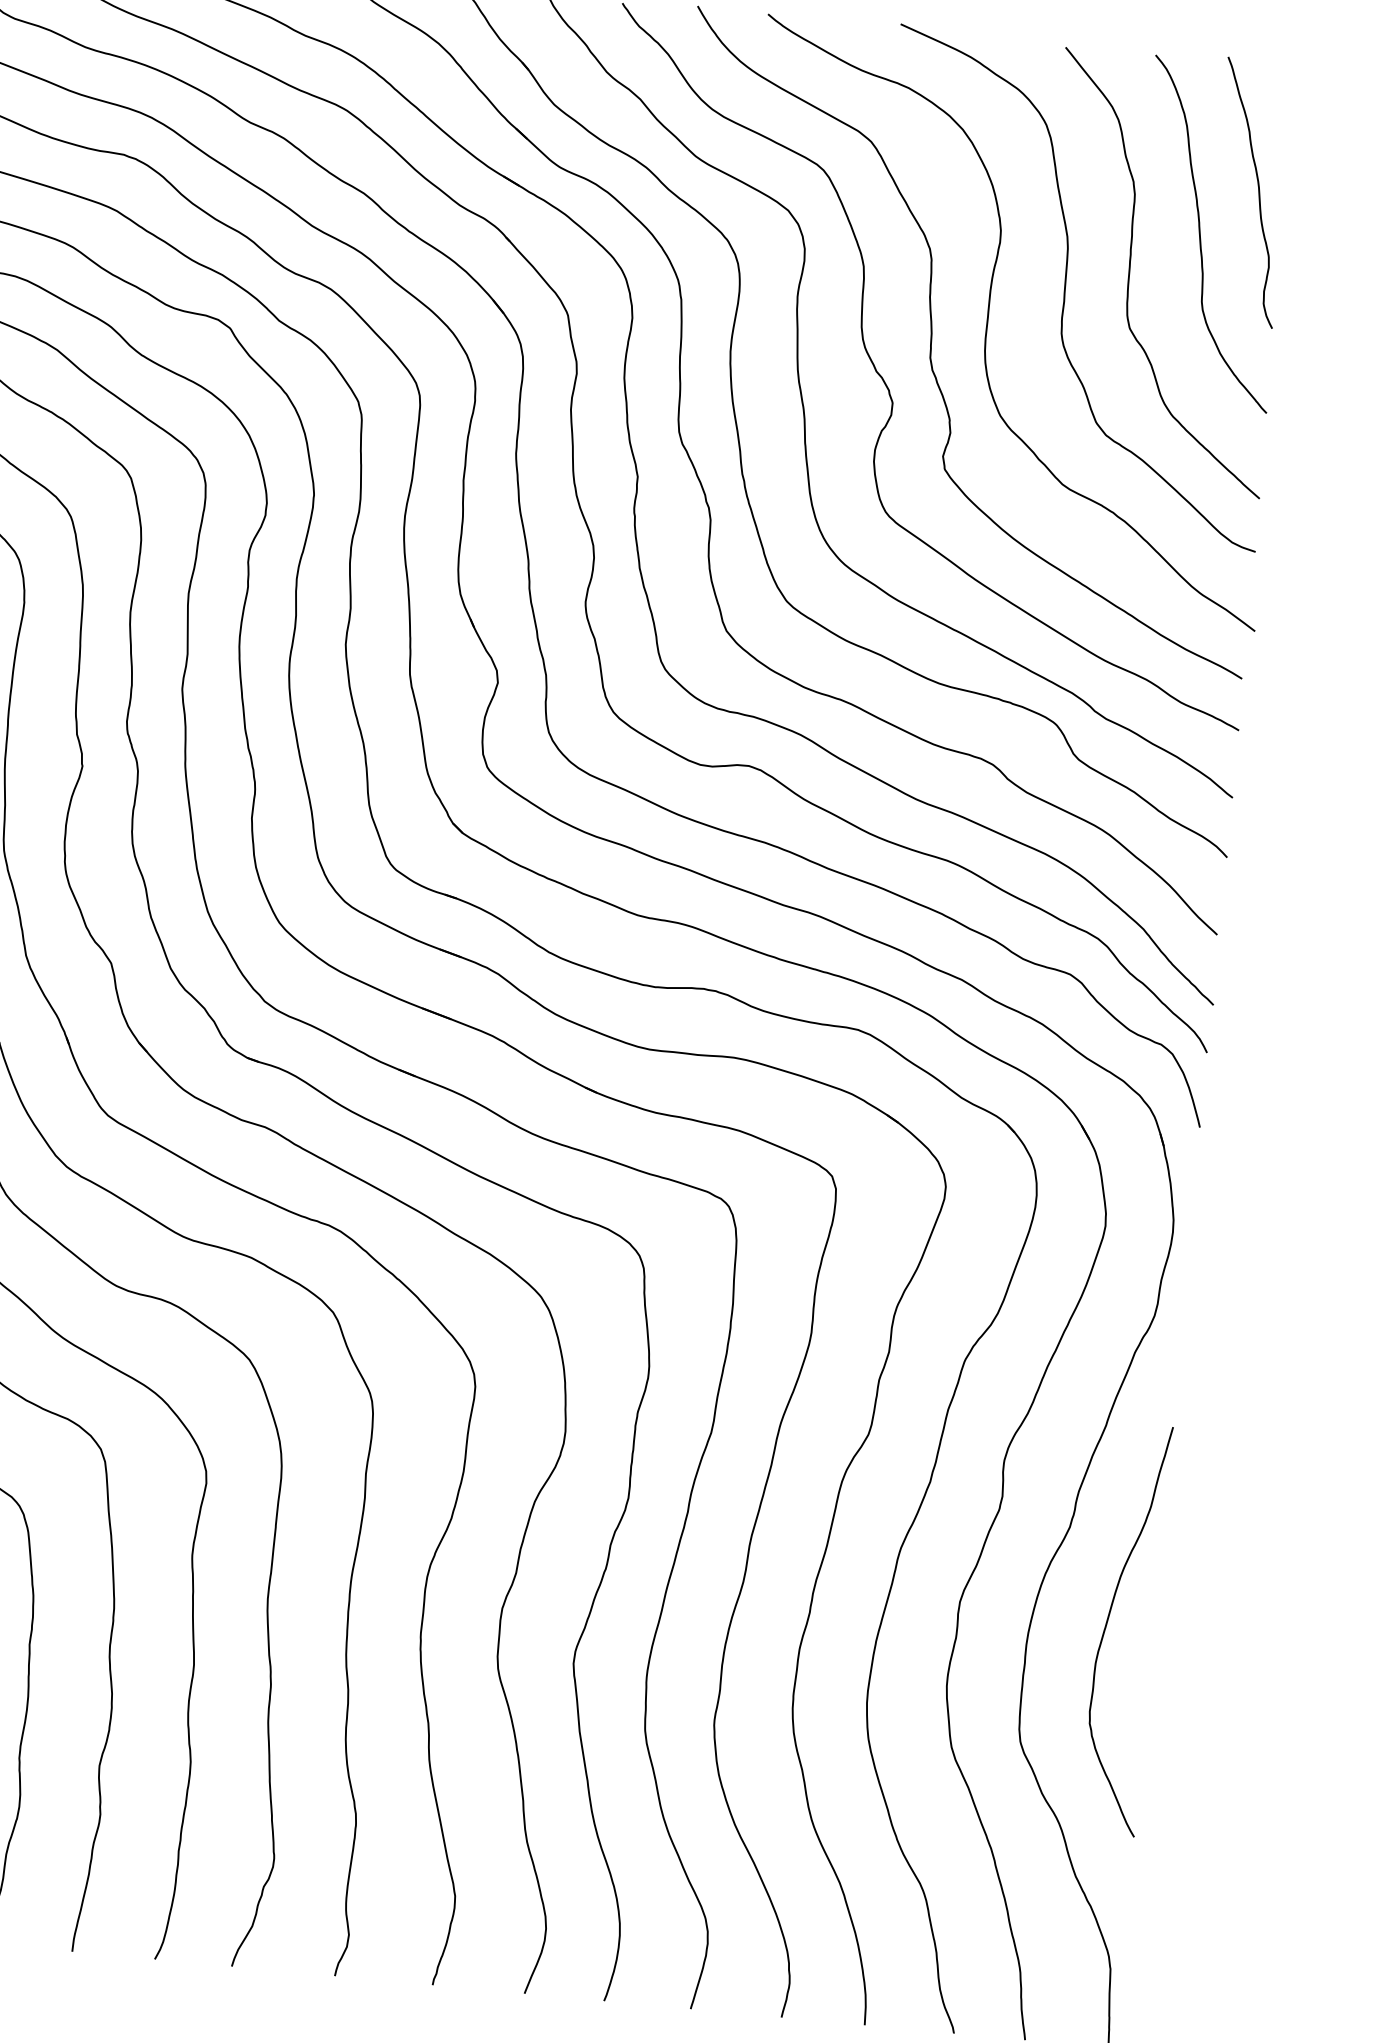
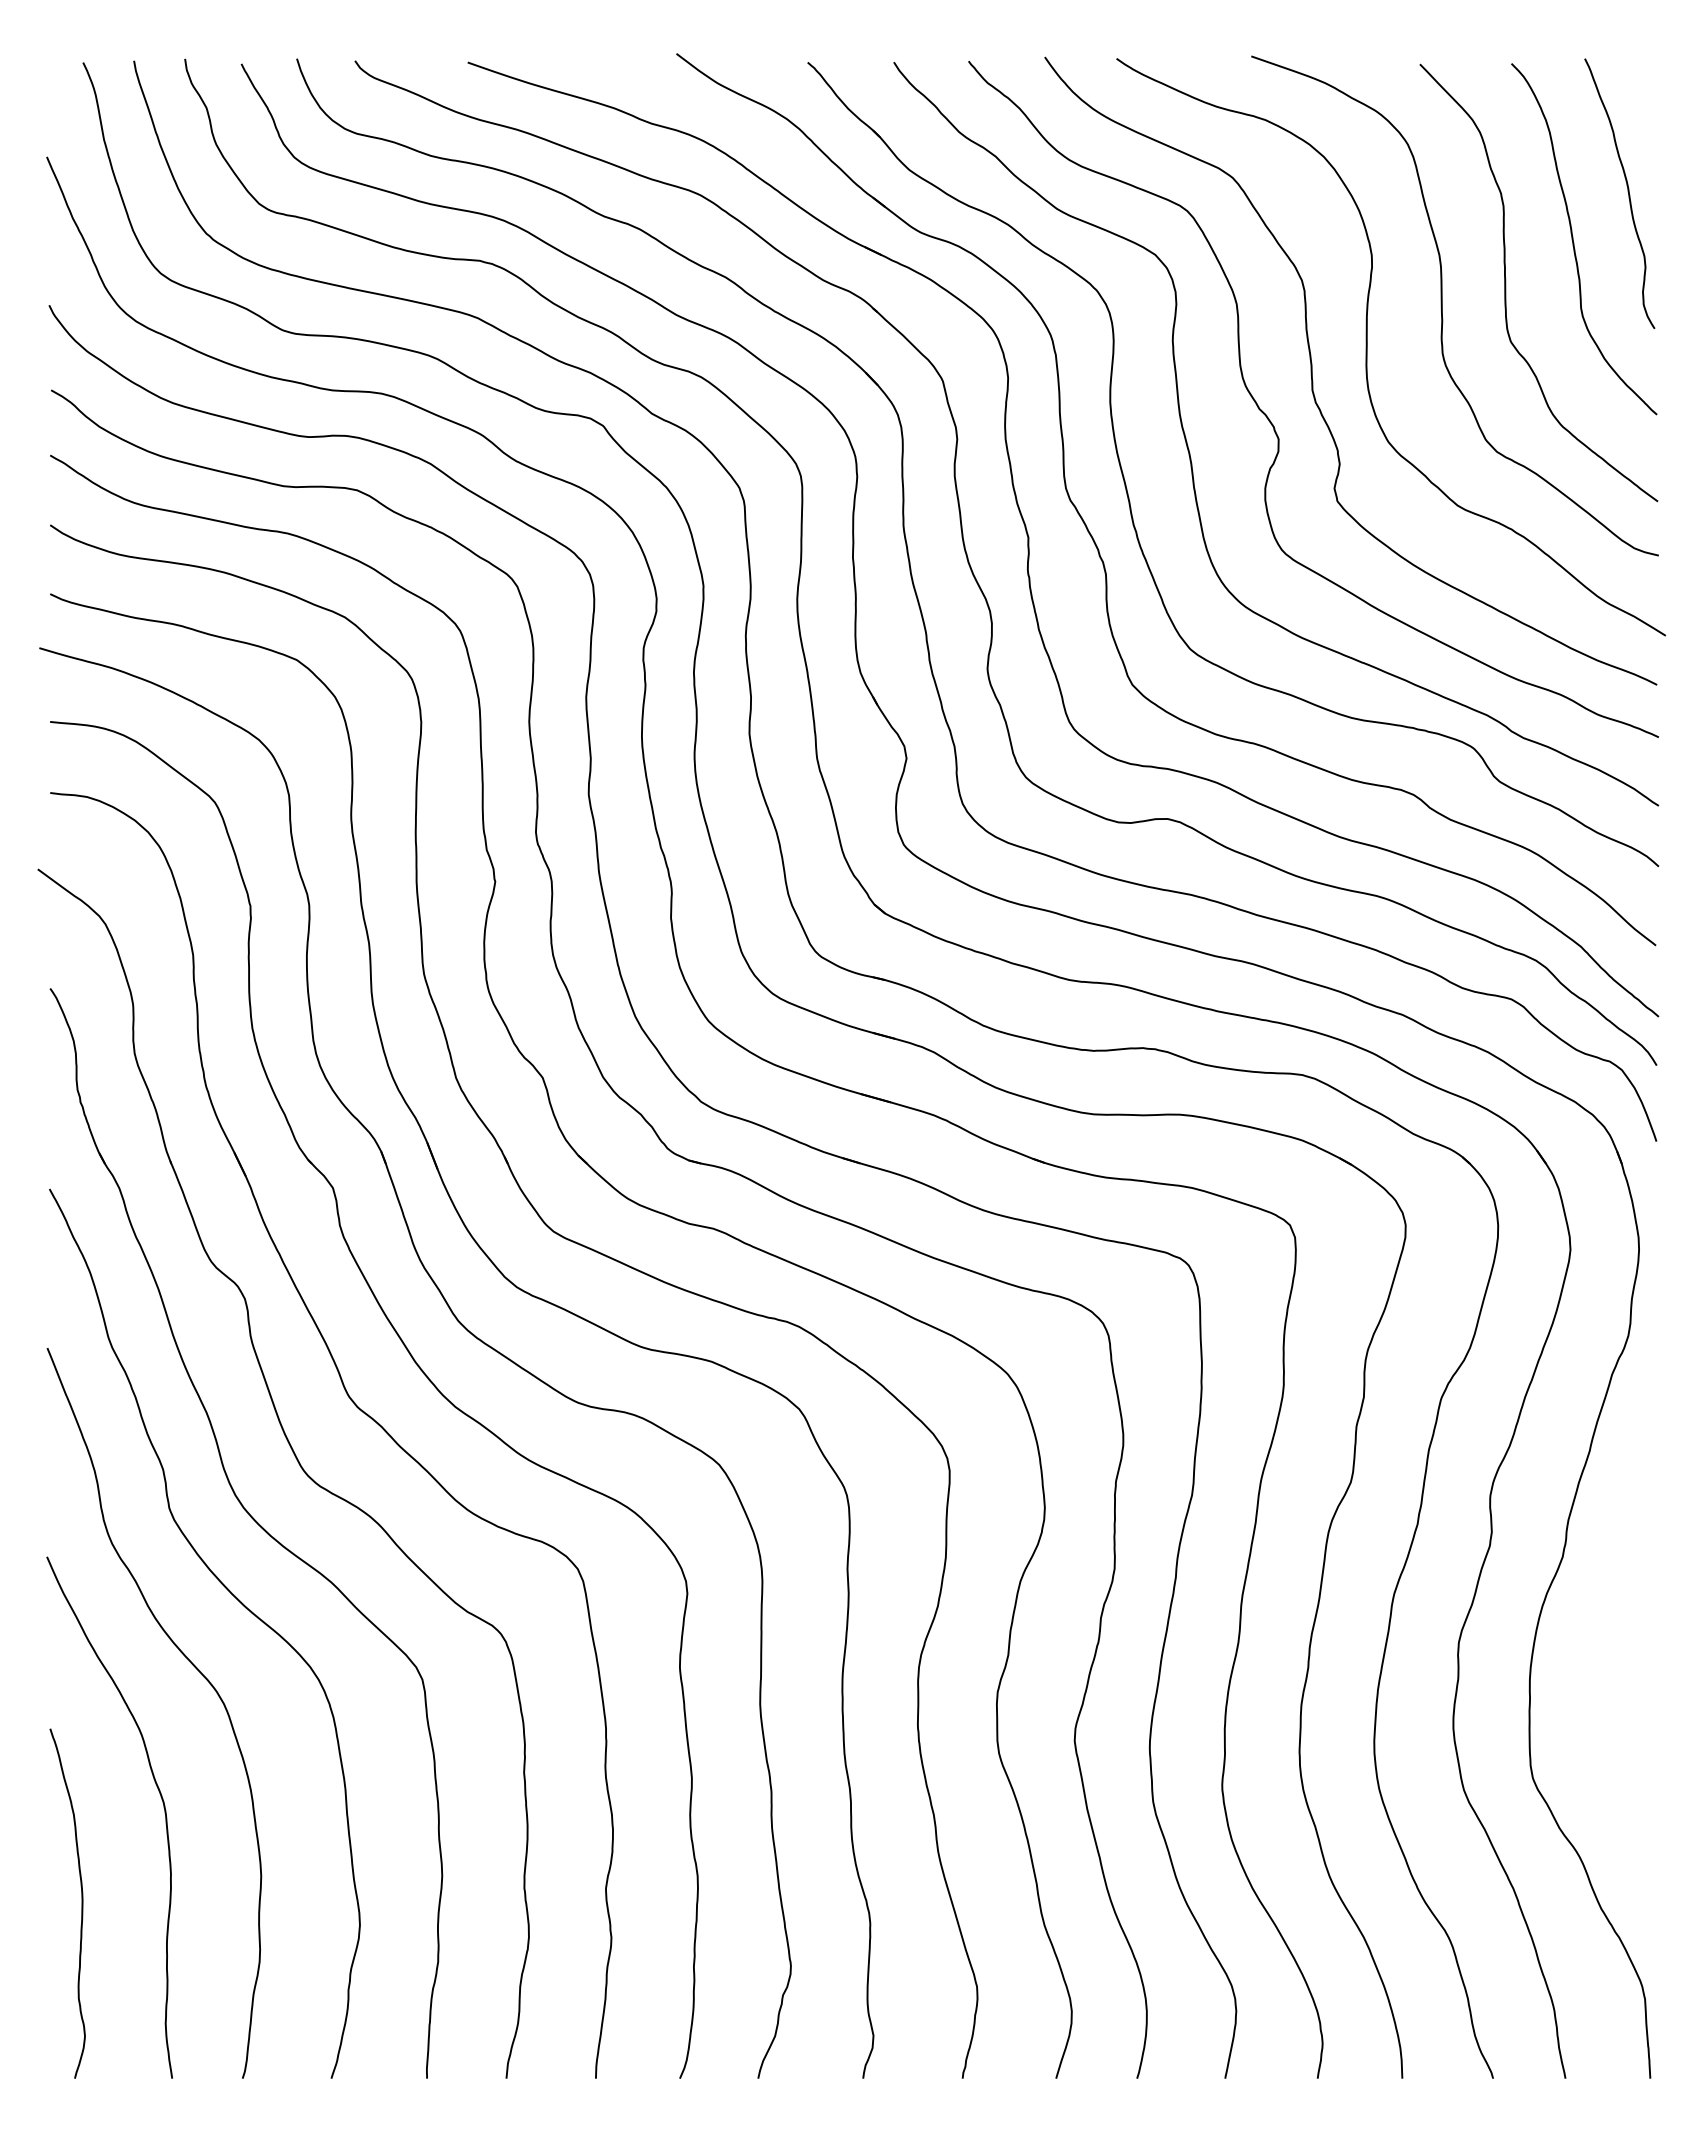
curve: (1108, 1621) -> (1610, 1648), removed

